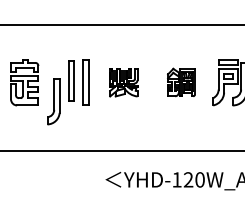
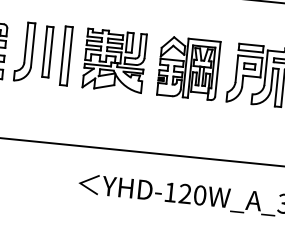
part: (123, 82) -> (114, 60), size x1.67
part: (181, 82) -> (188, 68), size x1.67
part: (53, 101) -> (24, 51), moved

